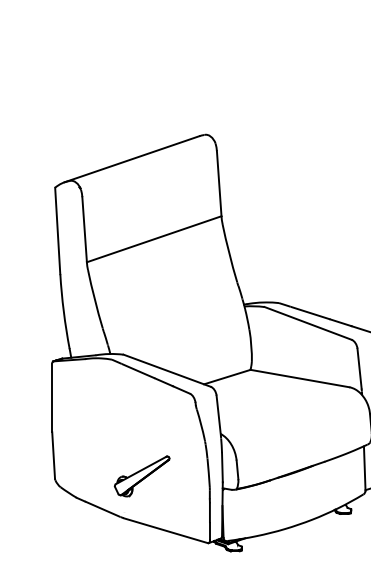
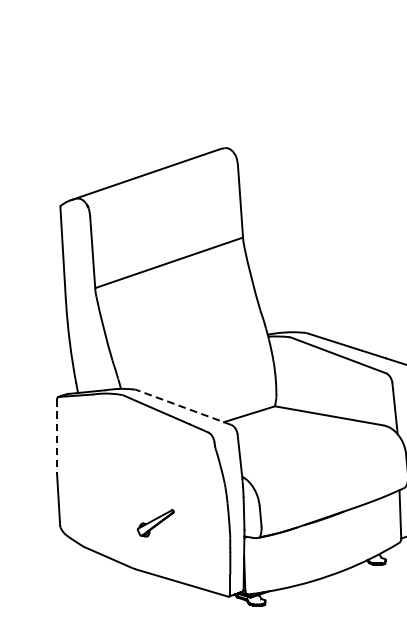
line: (166, 370) -> (182, 407), solid -> dashed
line: (52, 398) -> (57, 437), solid -> dashed
part: (141, 476) -> (155, 523), size x0.6

